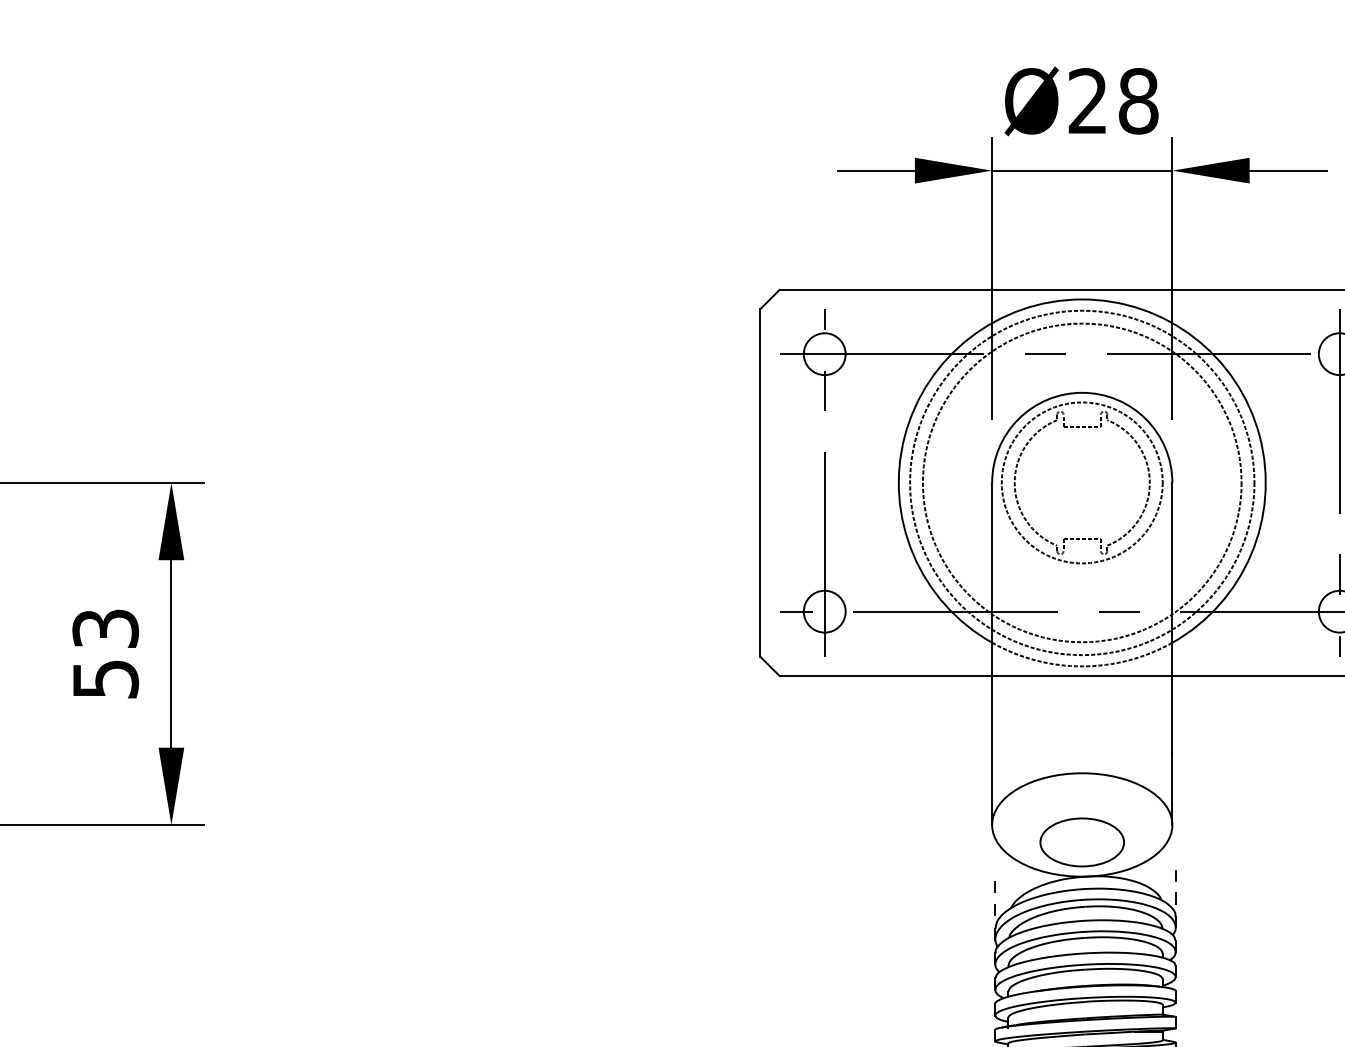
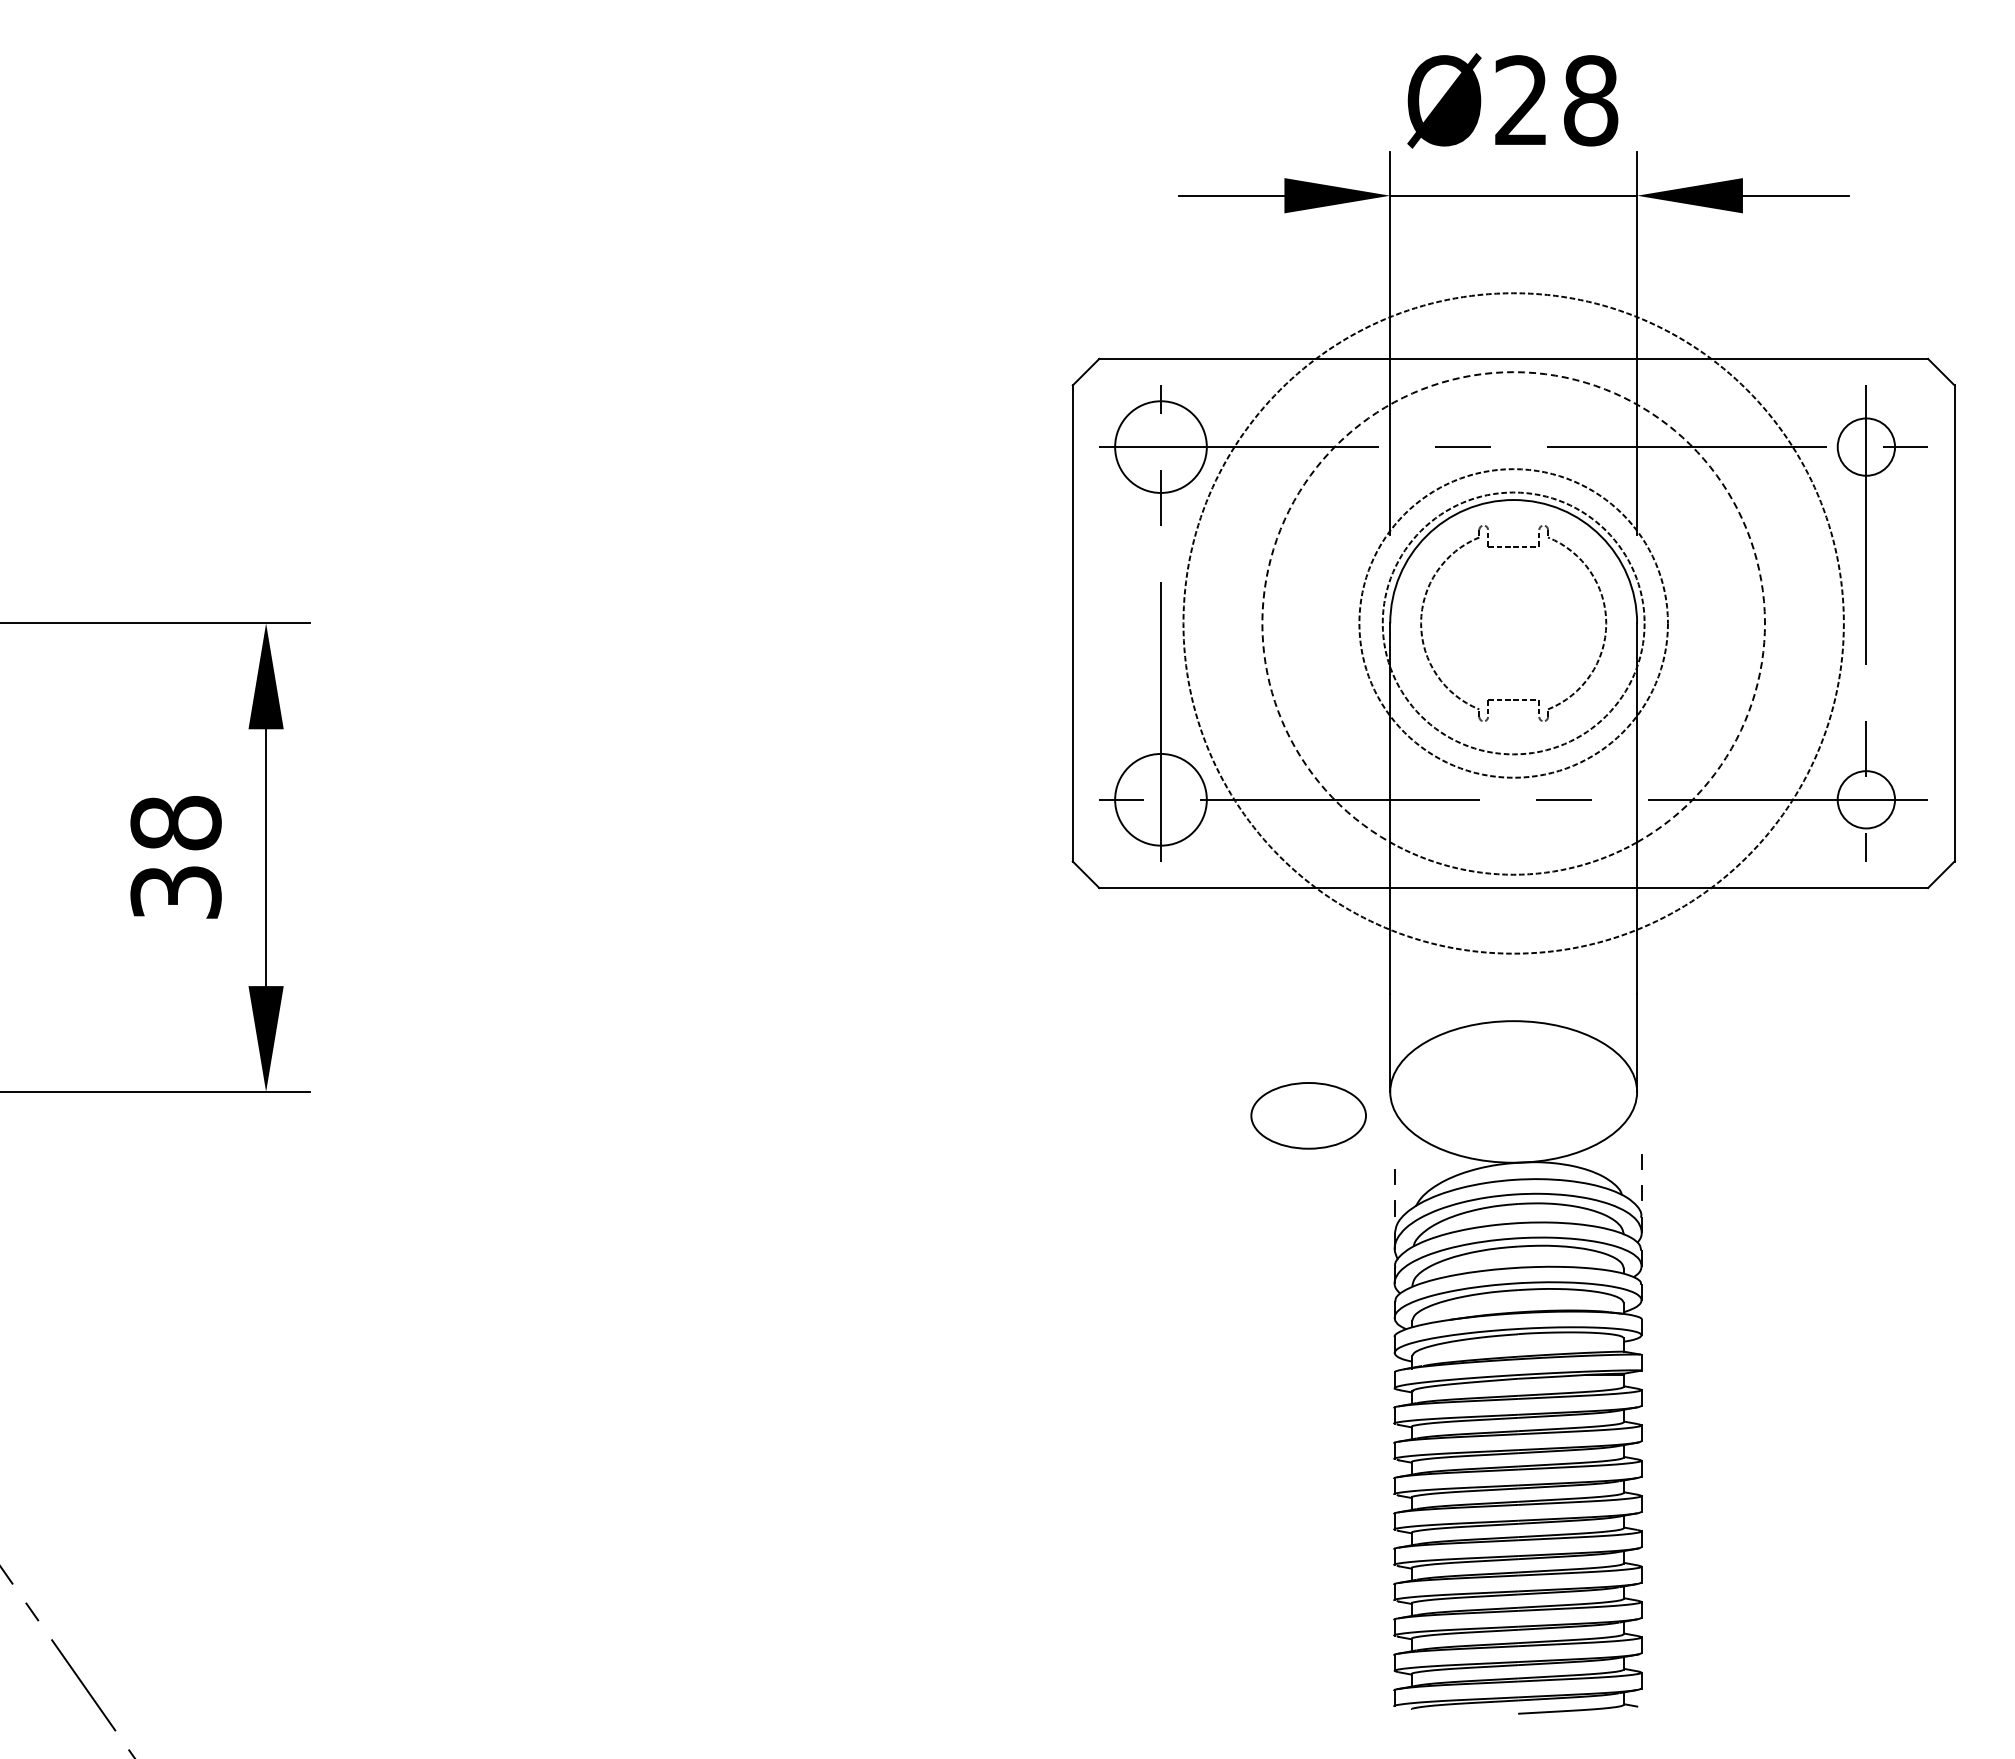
arc: (1082, 299) -> (1513, 372), solid -> dashed
circle: (824, 353) -> (1160, 446), size x1.6
circle: (1082, 482) -> (1513, 623), size x0.6
circle: (1082, 482) -> (1513, 623), size x1.4
circle: (1082, 482) -> (1513, 623), size x1.4
circle: (824, 611) -> (1160, 799), size x1.6
text: (105, 653) -> (175, 857), 53 -> 38
part: (1082, 842) -> (1308, 1115), moved

